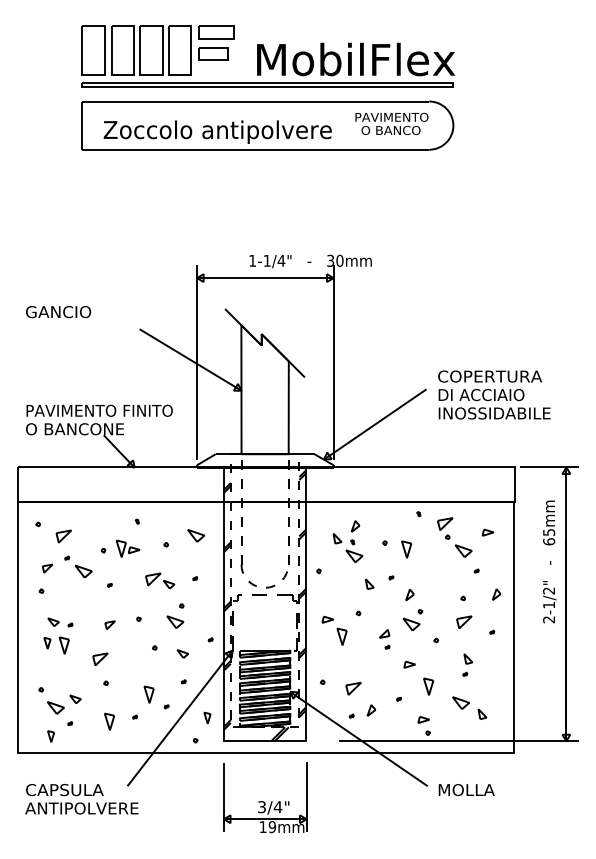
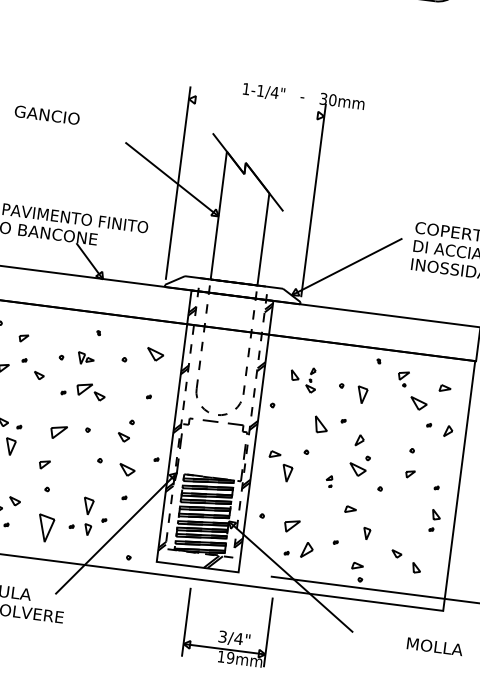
line: (264, 278) -> (255, 108), removed
part: (445, 528) -> (403, 379), size x0.7
part: (63, 536) -> (23, 338), size x0.6
part: (354, 541) -> (311, 380), size x0.6
part: (127, 548) -> (85, 358), size x0.7
part: (83, 571) -> (39, 375), size x0.6
part: (160, 580) -> (91, 391), moved
part: (369, 583) -> (321, 423), size x1.6
part: (496, 594) -> (448, 431), moved
part: (175, 621) -> (123, 436), size x0.7
part: (464, 621) -> (410, 473), size x0.6
part: (109, 624) -> (58, 431), size x1.6
part: (384, 639) -> (328, 481), size x0.6
part: (182, 653) -> (126, 469), size x1.4
part: (100, 658) -> (44, 464), size x0.7
part: (467, 664) -> (434, 520), moved
part: (428, 686) -> (366, 533), size x0.7
part: (460, 702) -> (396, 553), size x0.6
part: (370, 710) -> (306, 550), size x1.4
part: (207, 717) -> (87, 529), moved
part: (109, 721) -> (45, 527), size x1.6
text: (466, 790) -> (434, 647), moved
part: (265, 797) -> (227, 627), moved

